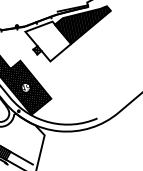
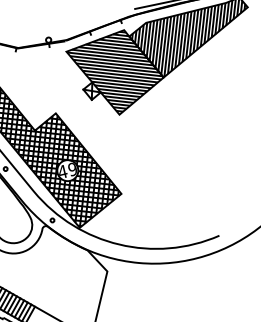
hatch: (47, 41) -> (113, 72), added

